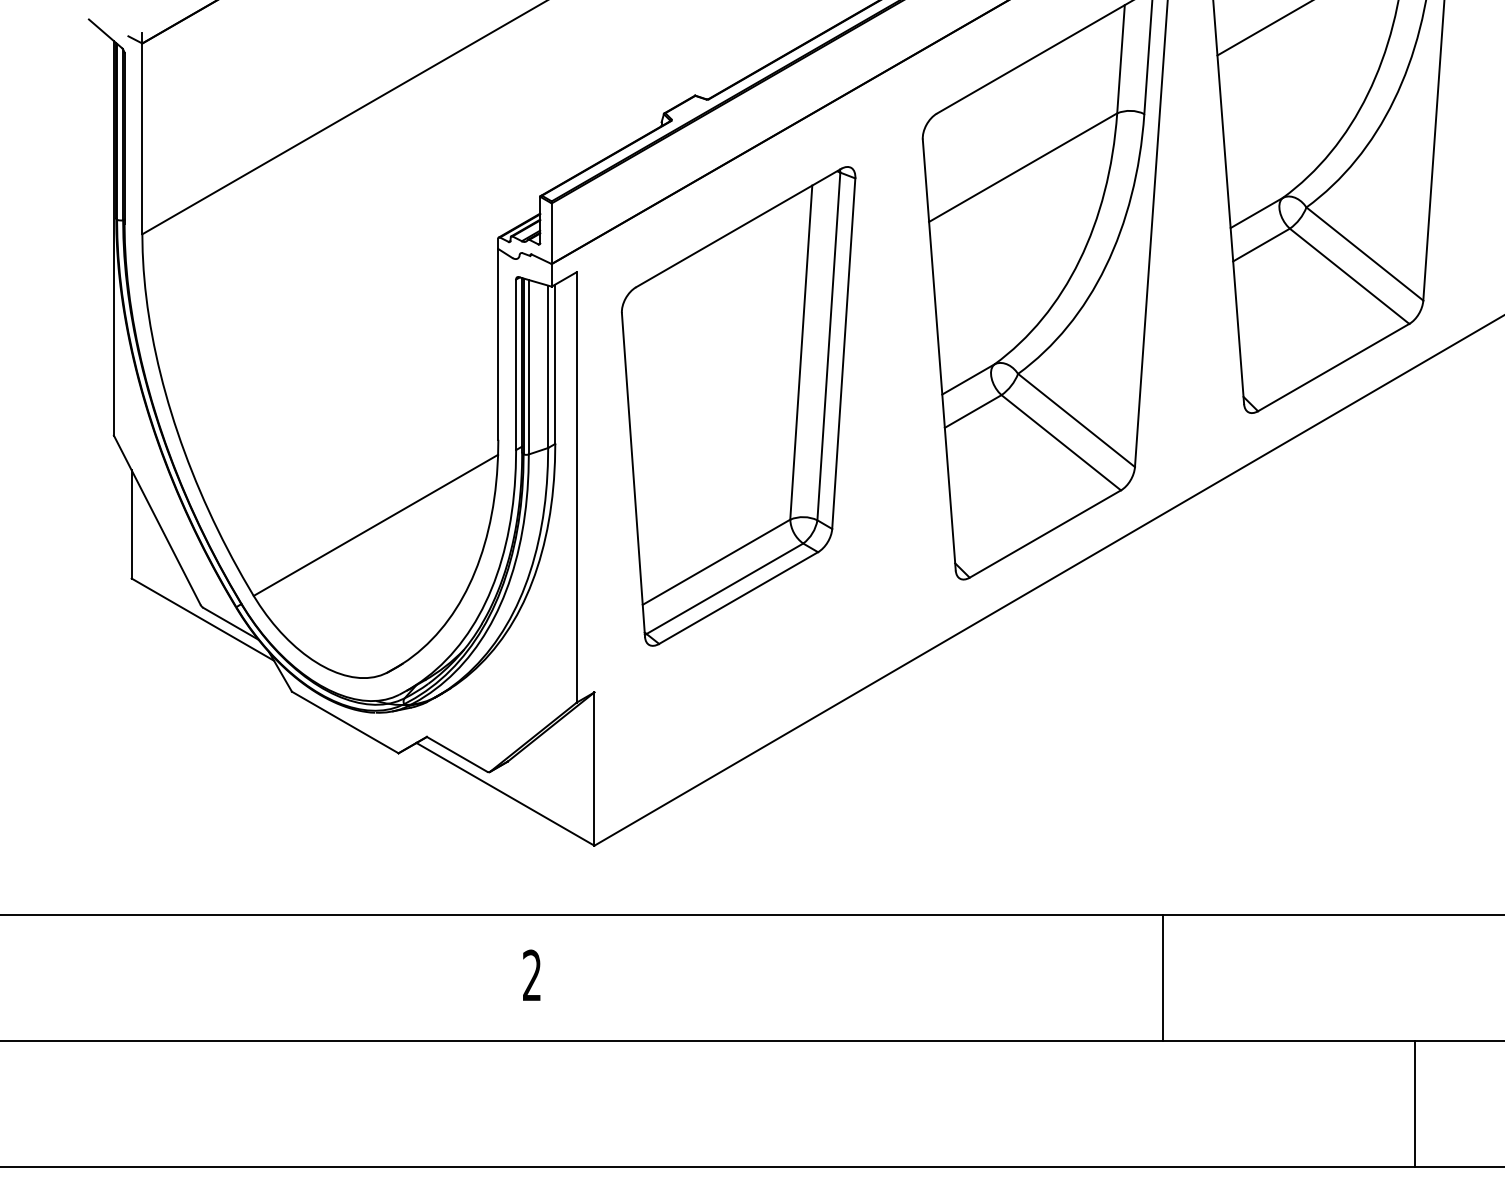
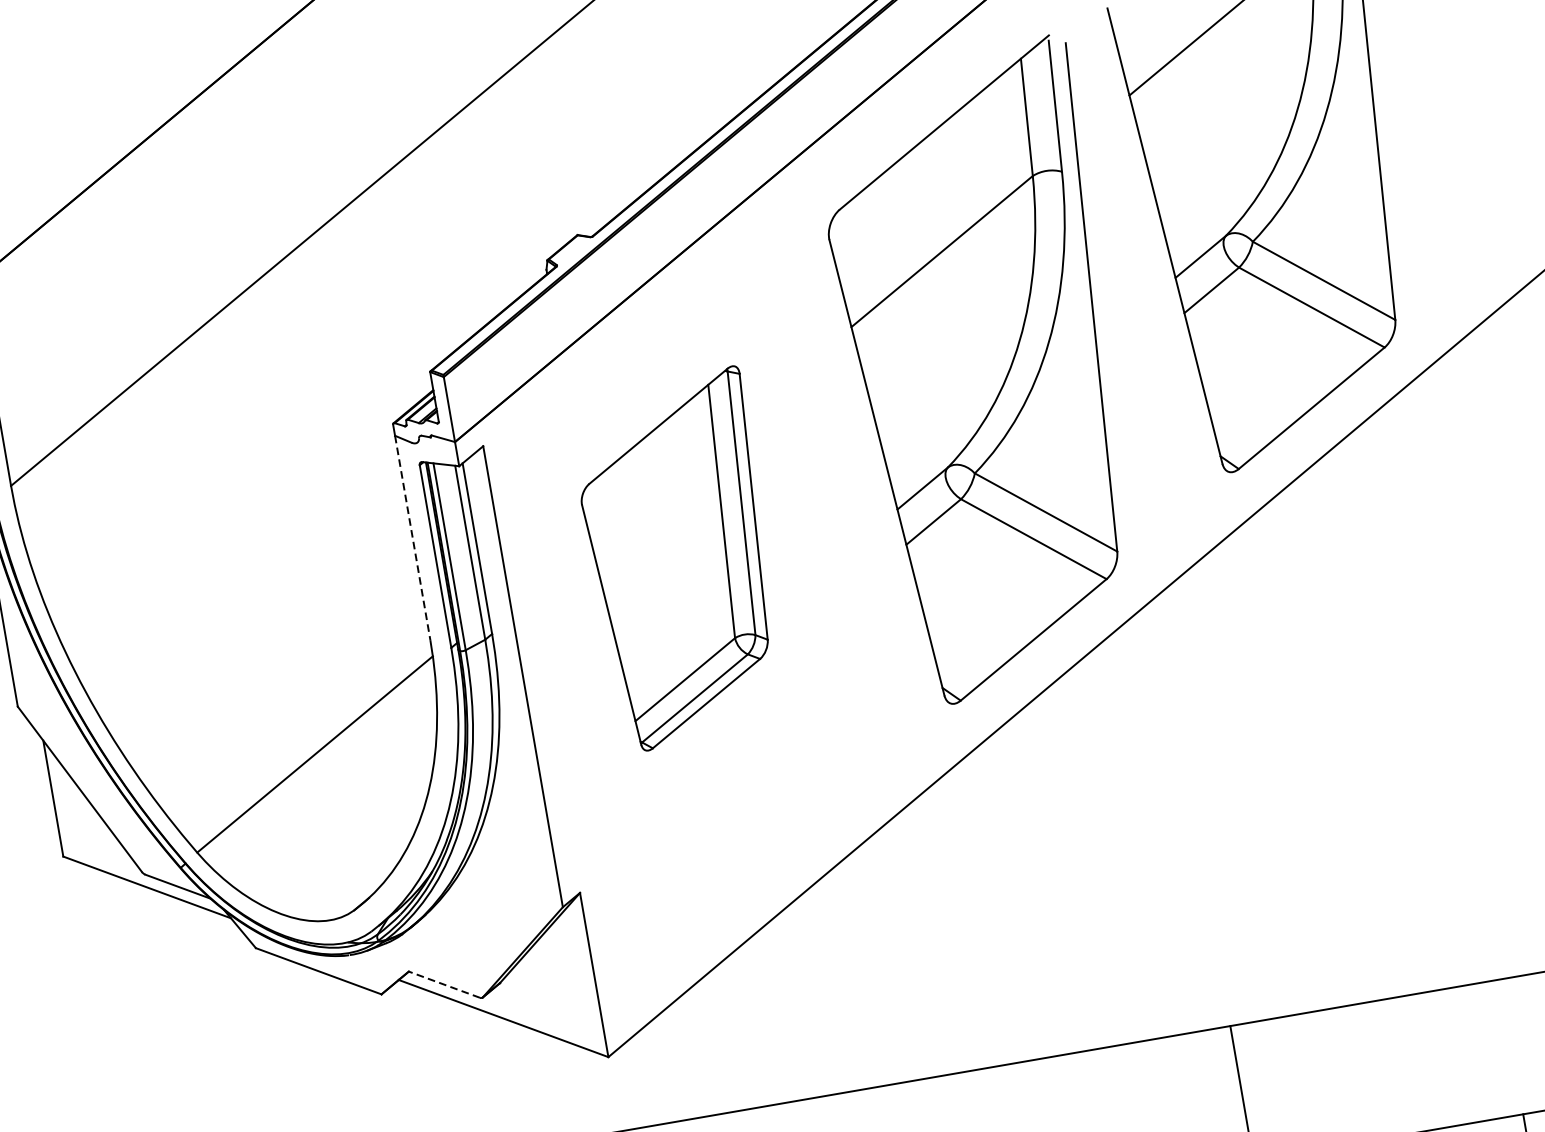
line: (498, 344) -> (412, 538), solid -> dashed
part: (738, 406) -> (681, 560), size x0.7
line: (457, 754) -> (444, 984), solid -> dashed

